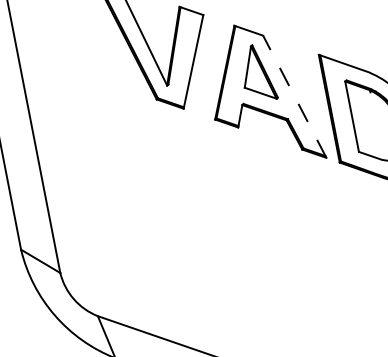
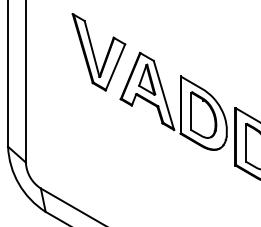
line: (293, 95) -> (163, 94), dashed -> solid

